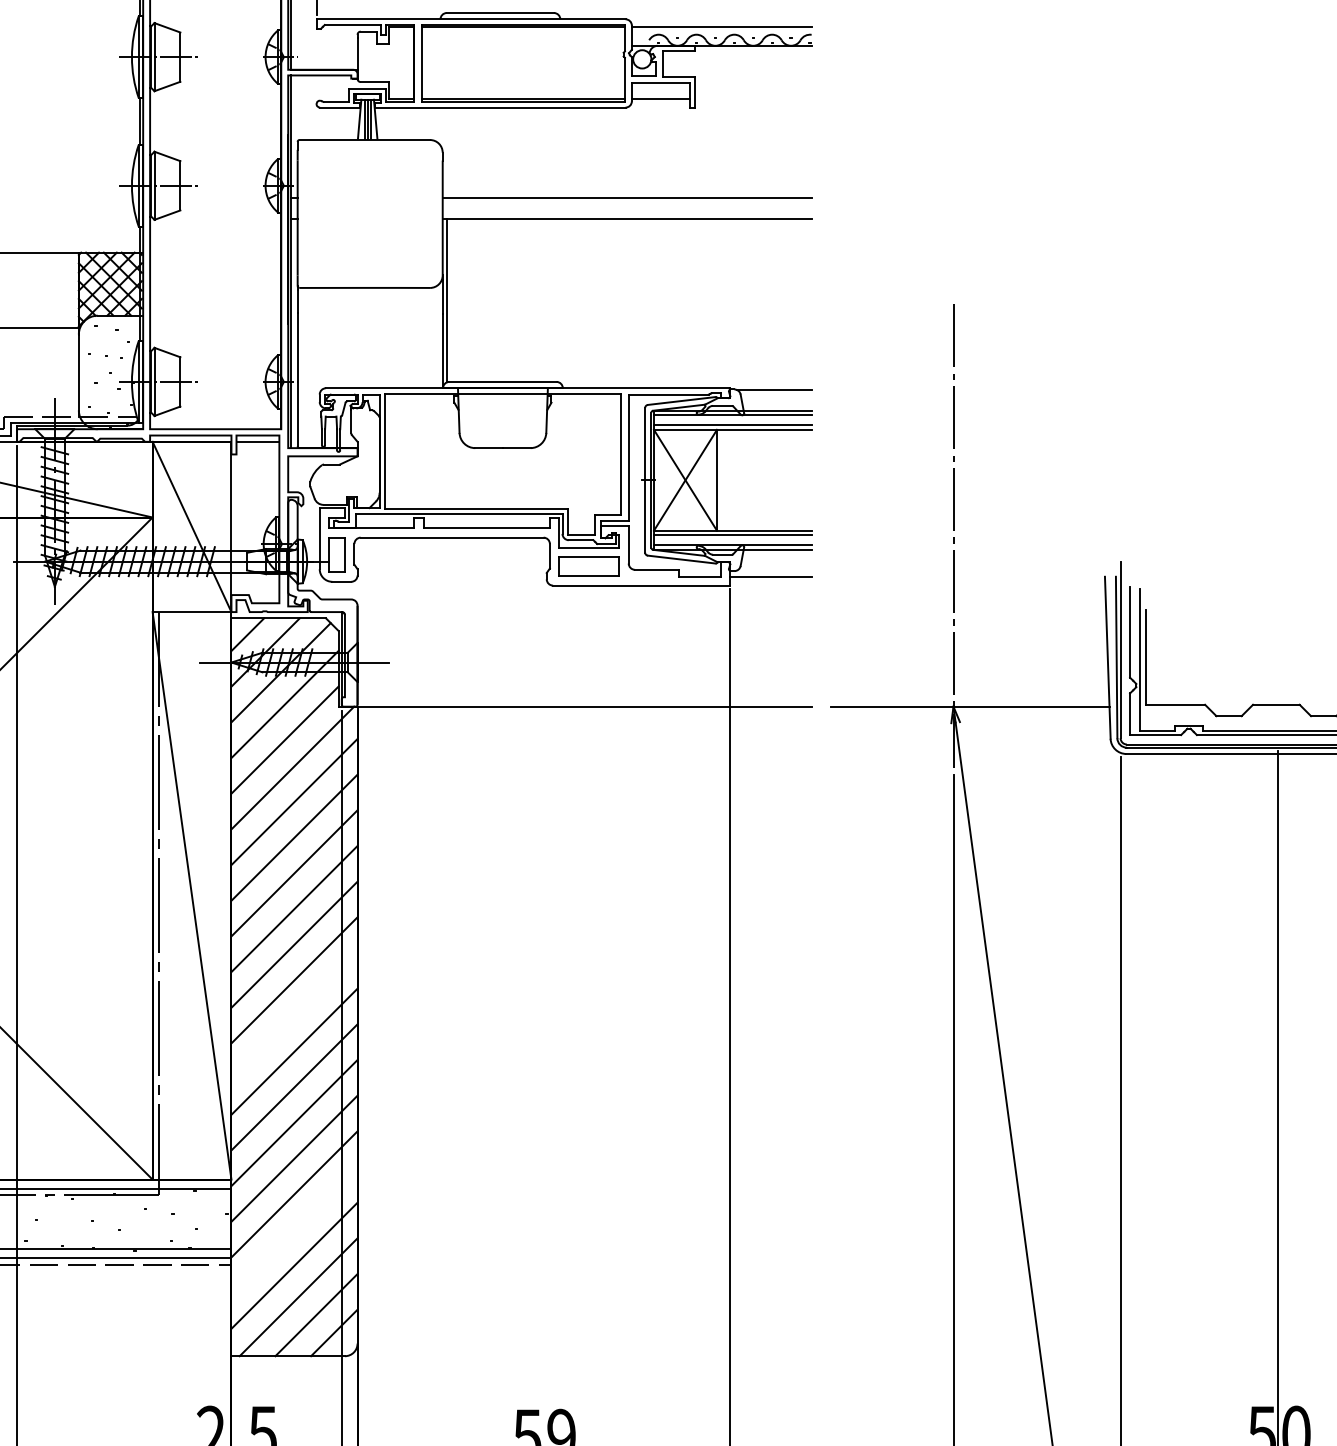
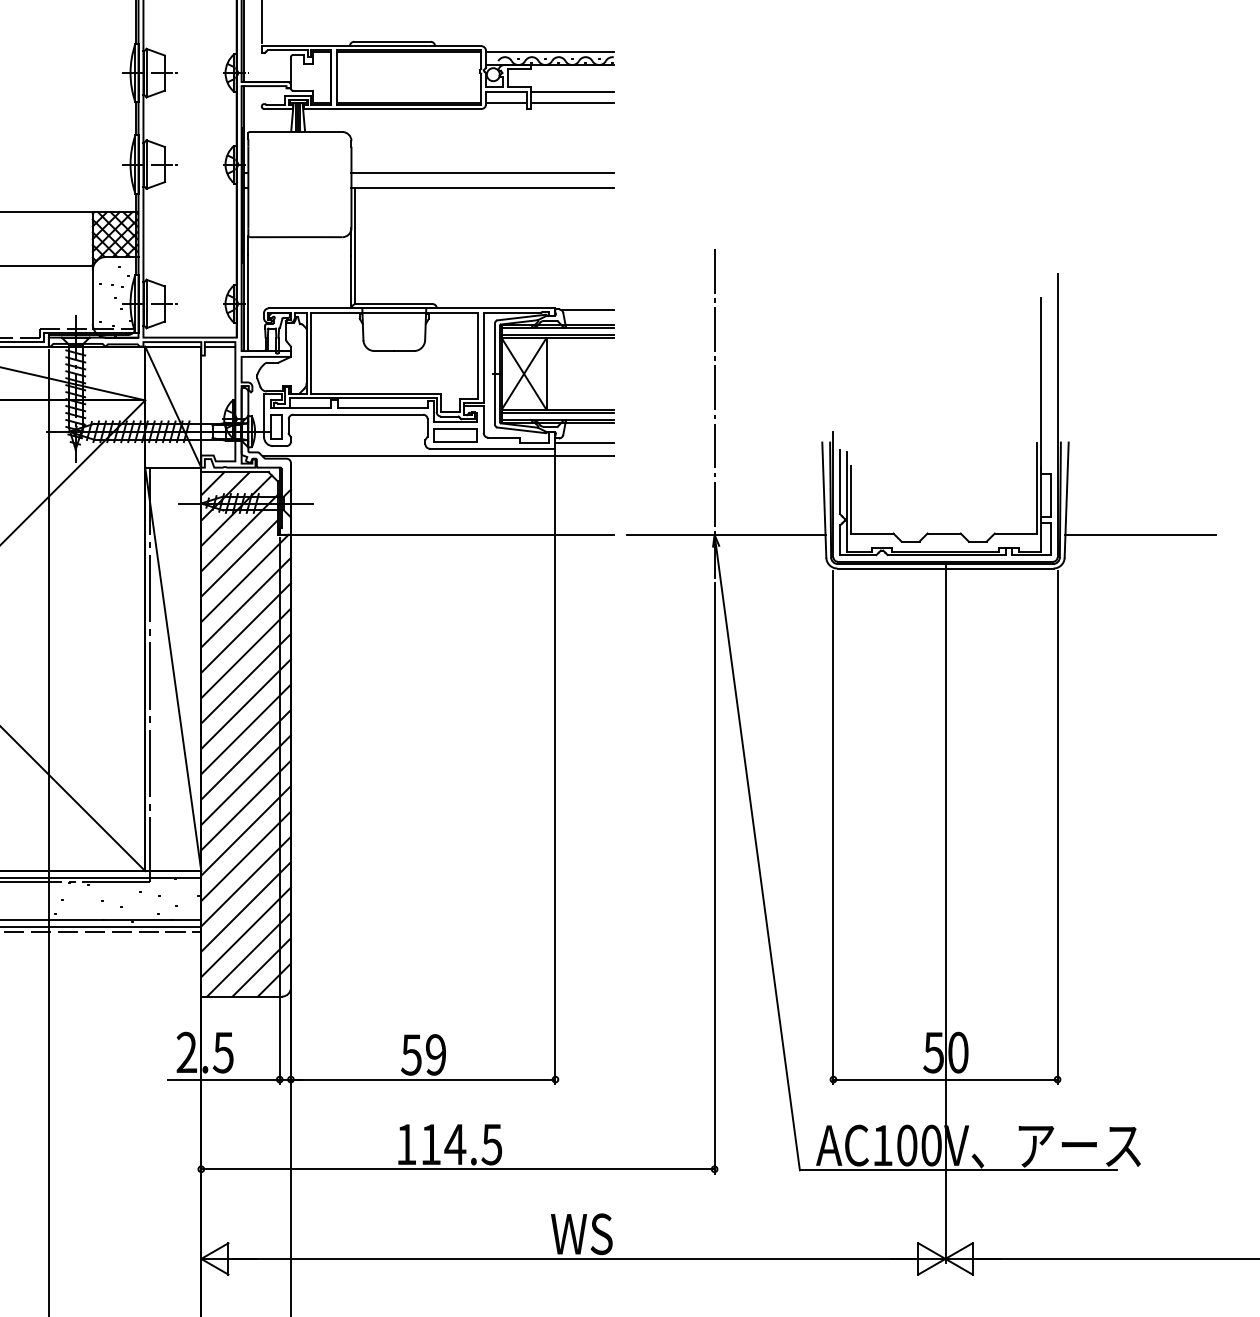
line: (752, 83) -> (571, 91), added
line: (752, 99) -> (571, 103), added
line: (563, 596) -> (437, 456), added
line: (293, 1015) -> (245, 754), added
line: (293, 1229) -> (245, 906), added

